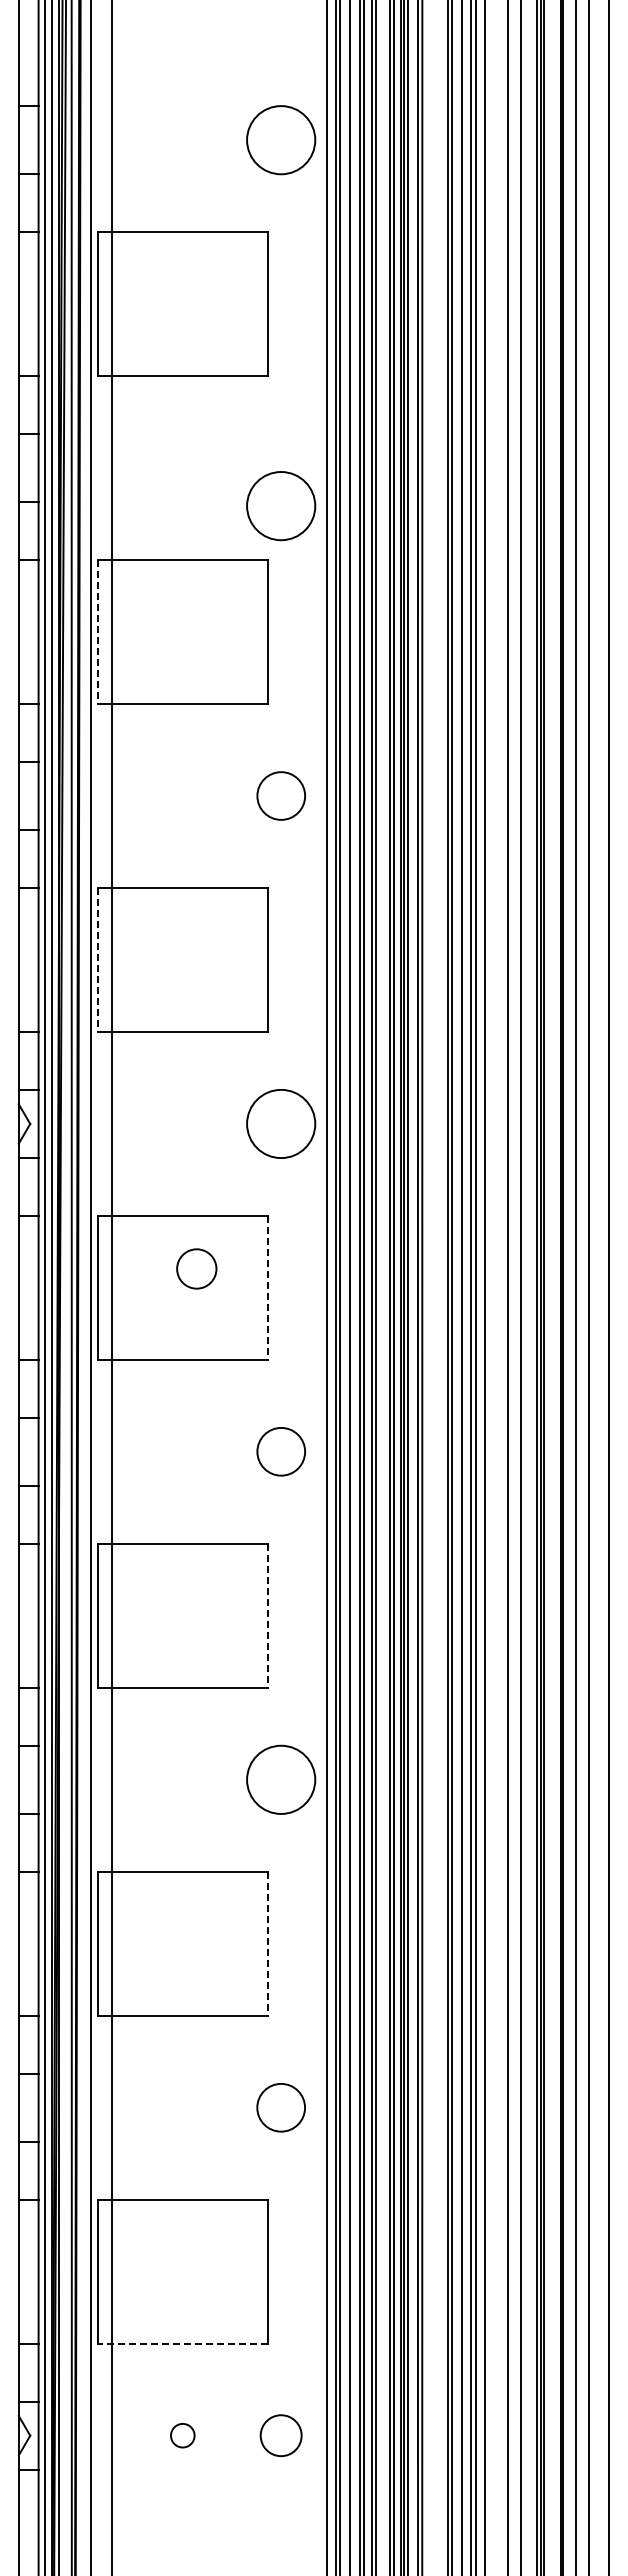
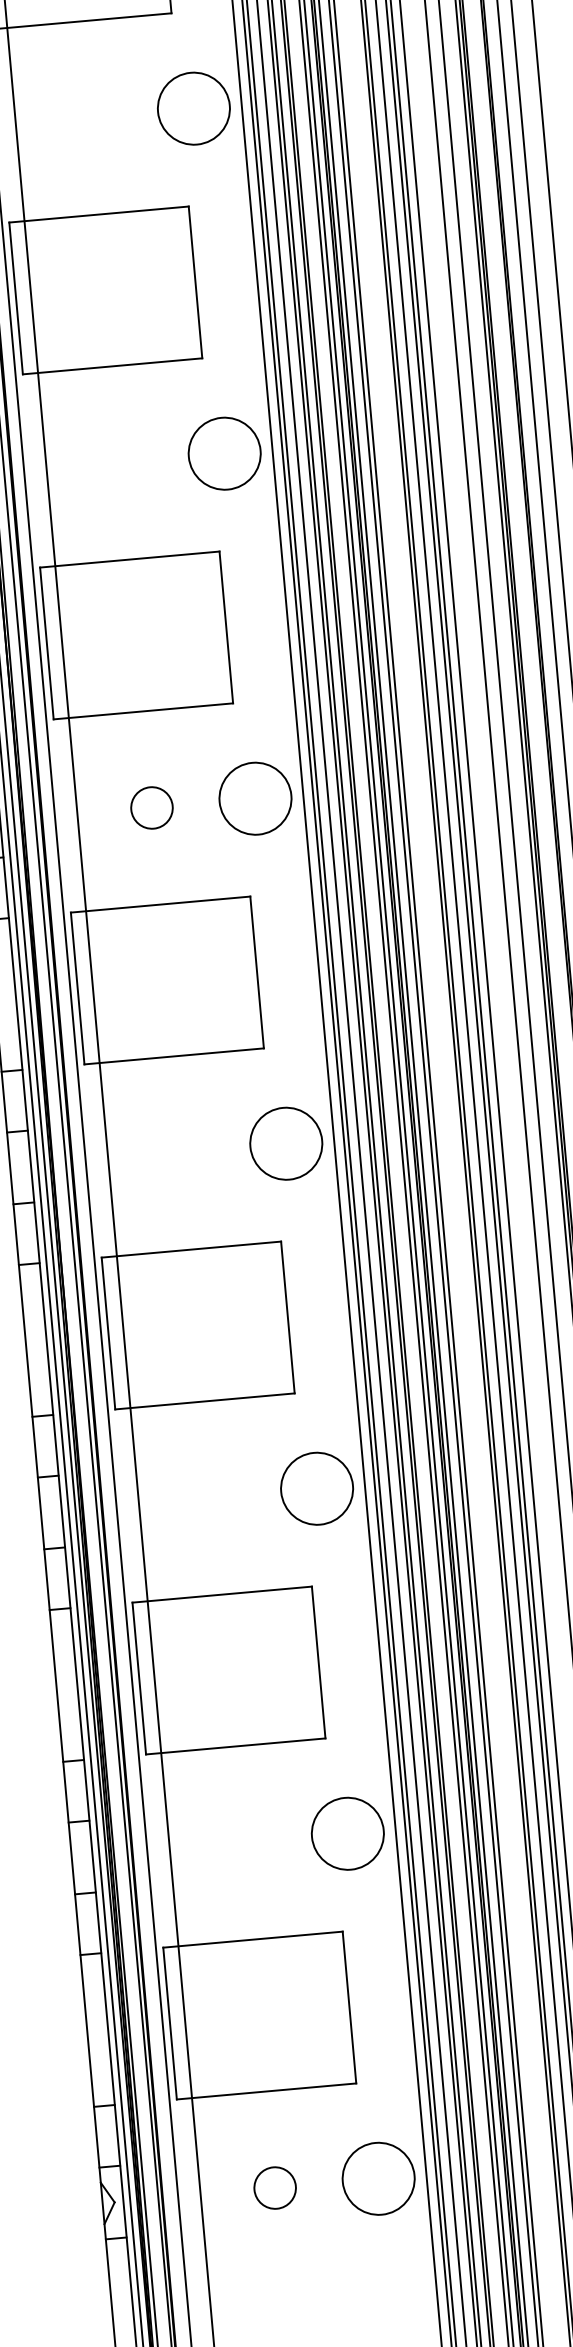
circle: (281, 506) -> (194, 109), moved
line: (97, 632) -> (16, 298), dashed -> solid
circle: (281, 795) -> (225, 453), size x1.43
line: (97, 960) -> (46, 643), dashed -> solid
circle: (196, 1268) -> (151, 807), moved
line: (268, 1288) -> (257, 973), dashed -> solid
circle: (281, 1451) -> (286, 1143), size x1.43
line: (268, 1616) -> (288, 1318), dashed -> solid
line: (268, 1944) -> (319, 1663), dashed -> solid
circle: (281, 2107) -> (348, 1833), size x1.43
line: (182, 2343) -> (266, 2091), dashed -> solid
circle: (182, 2435) -> (274, 2187), size x1.67
circle: (281, 2435) -> (379, 2178), size x1.67

